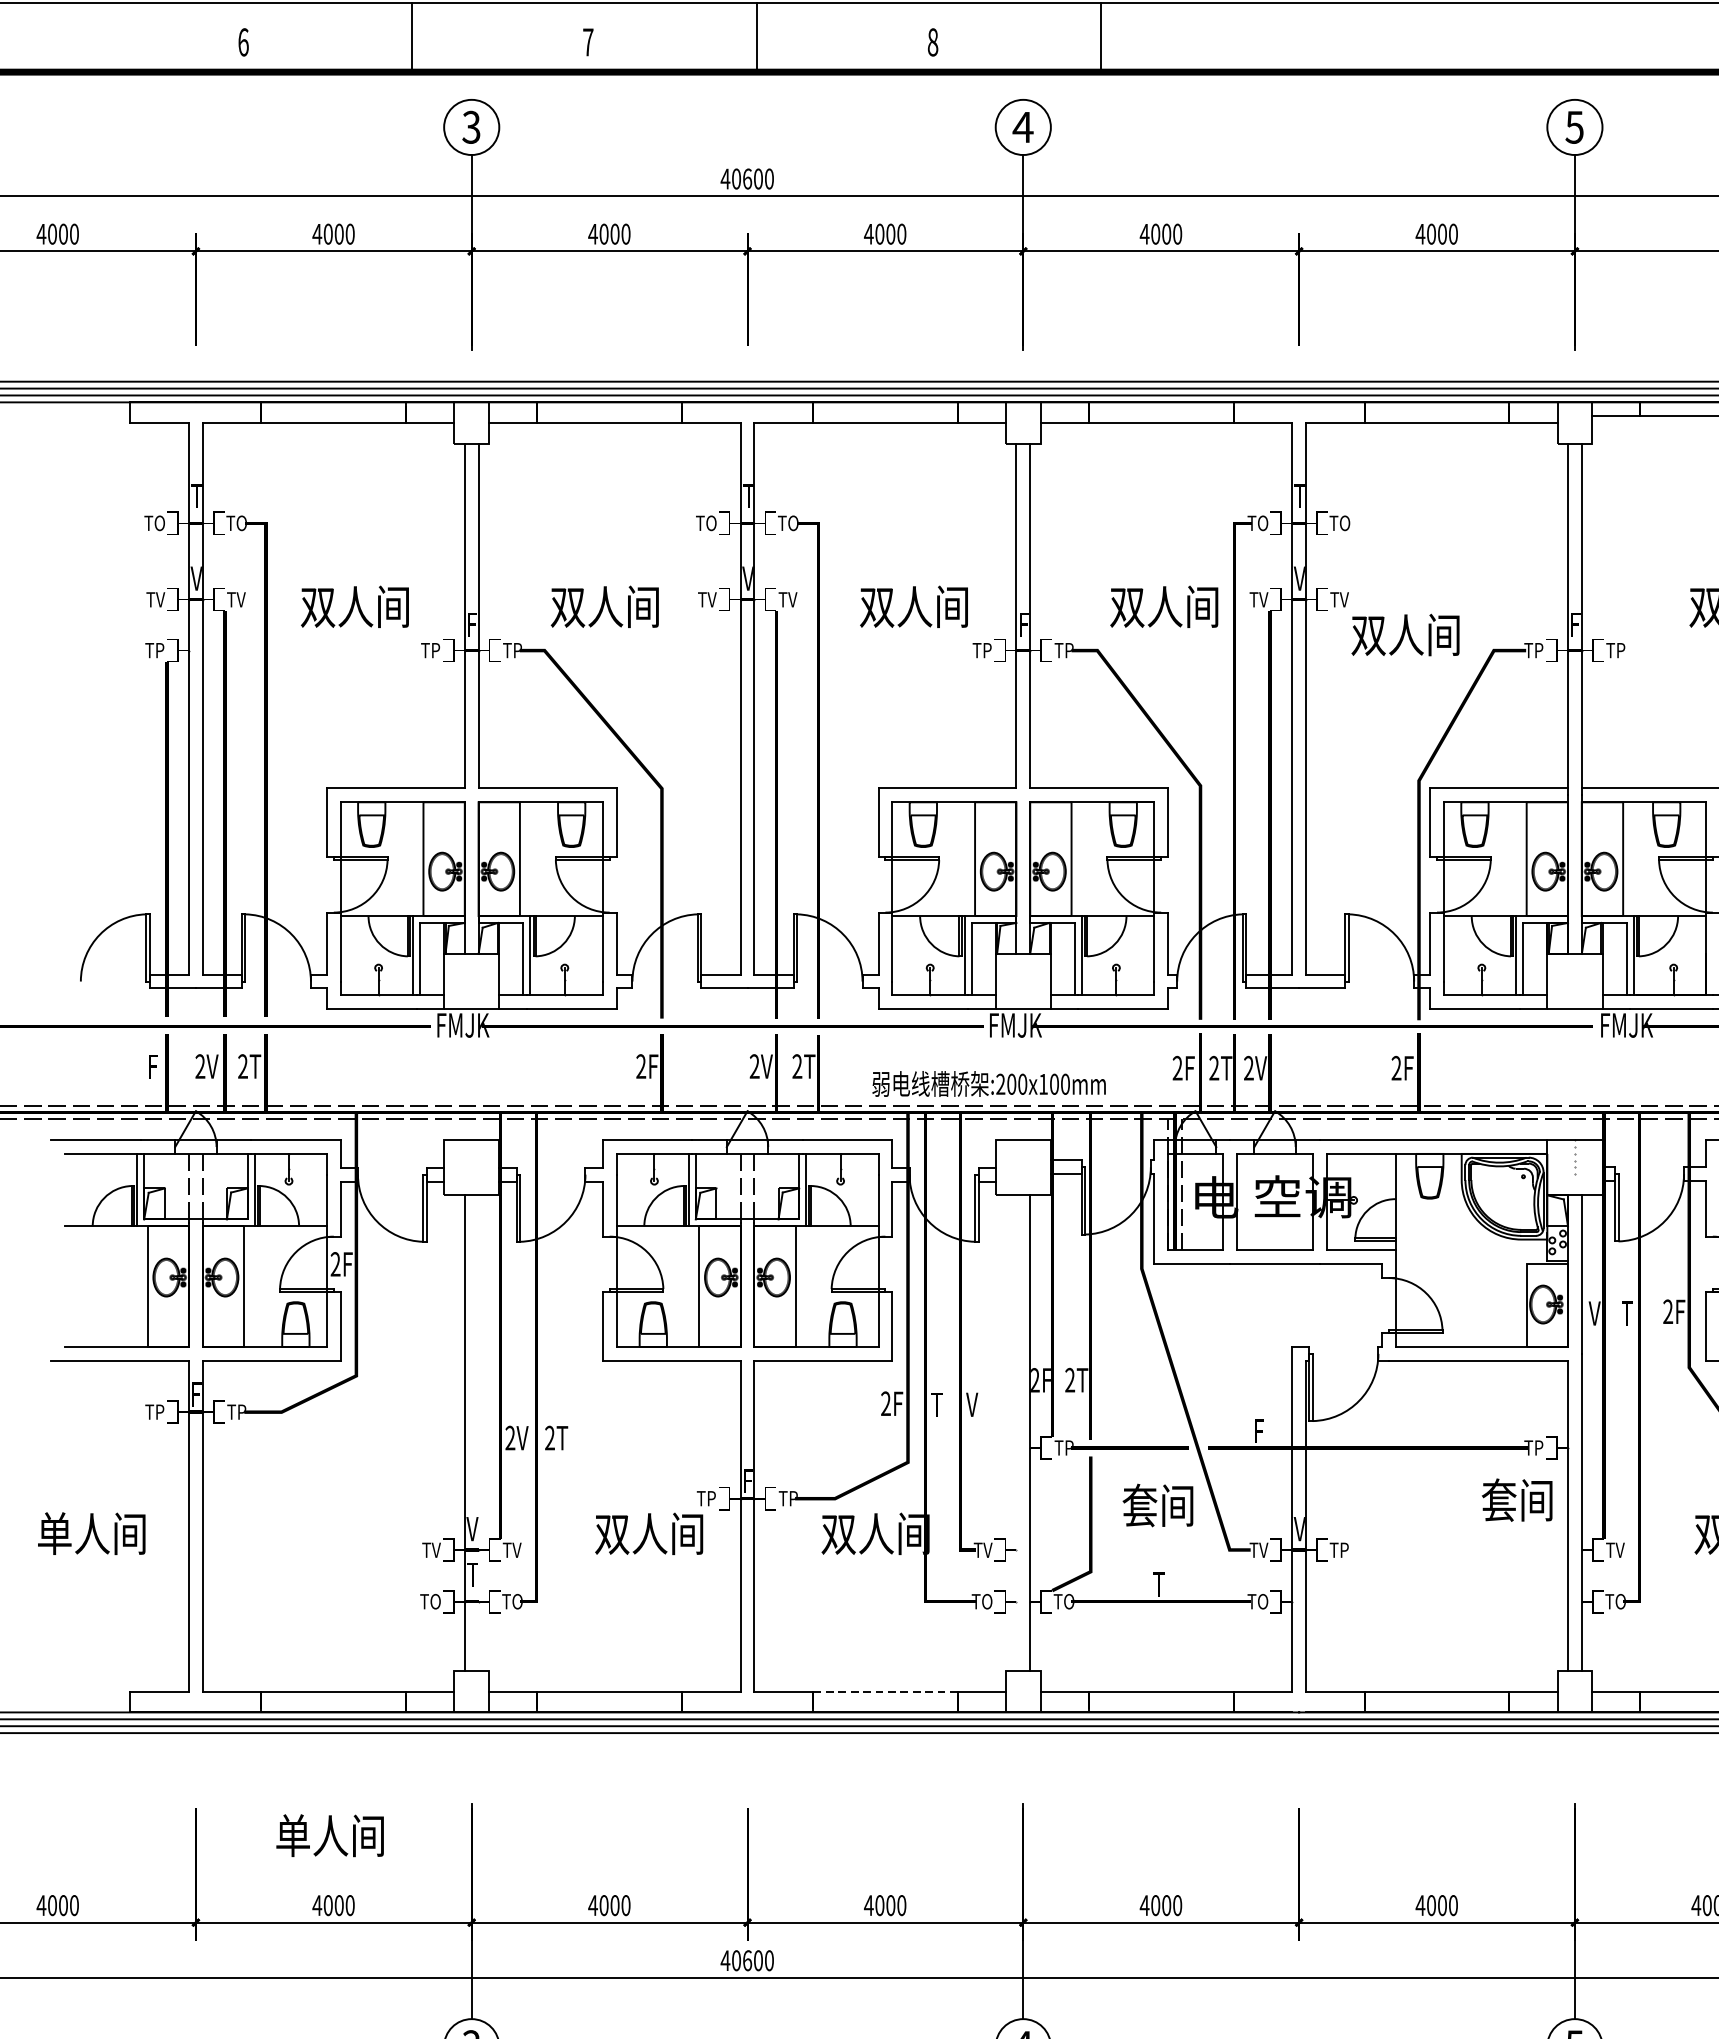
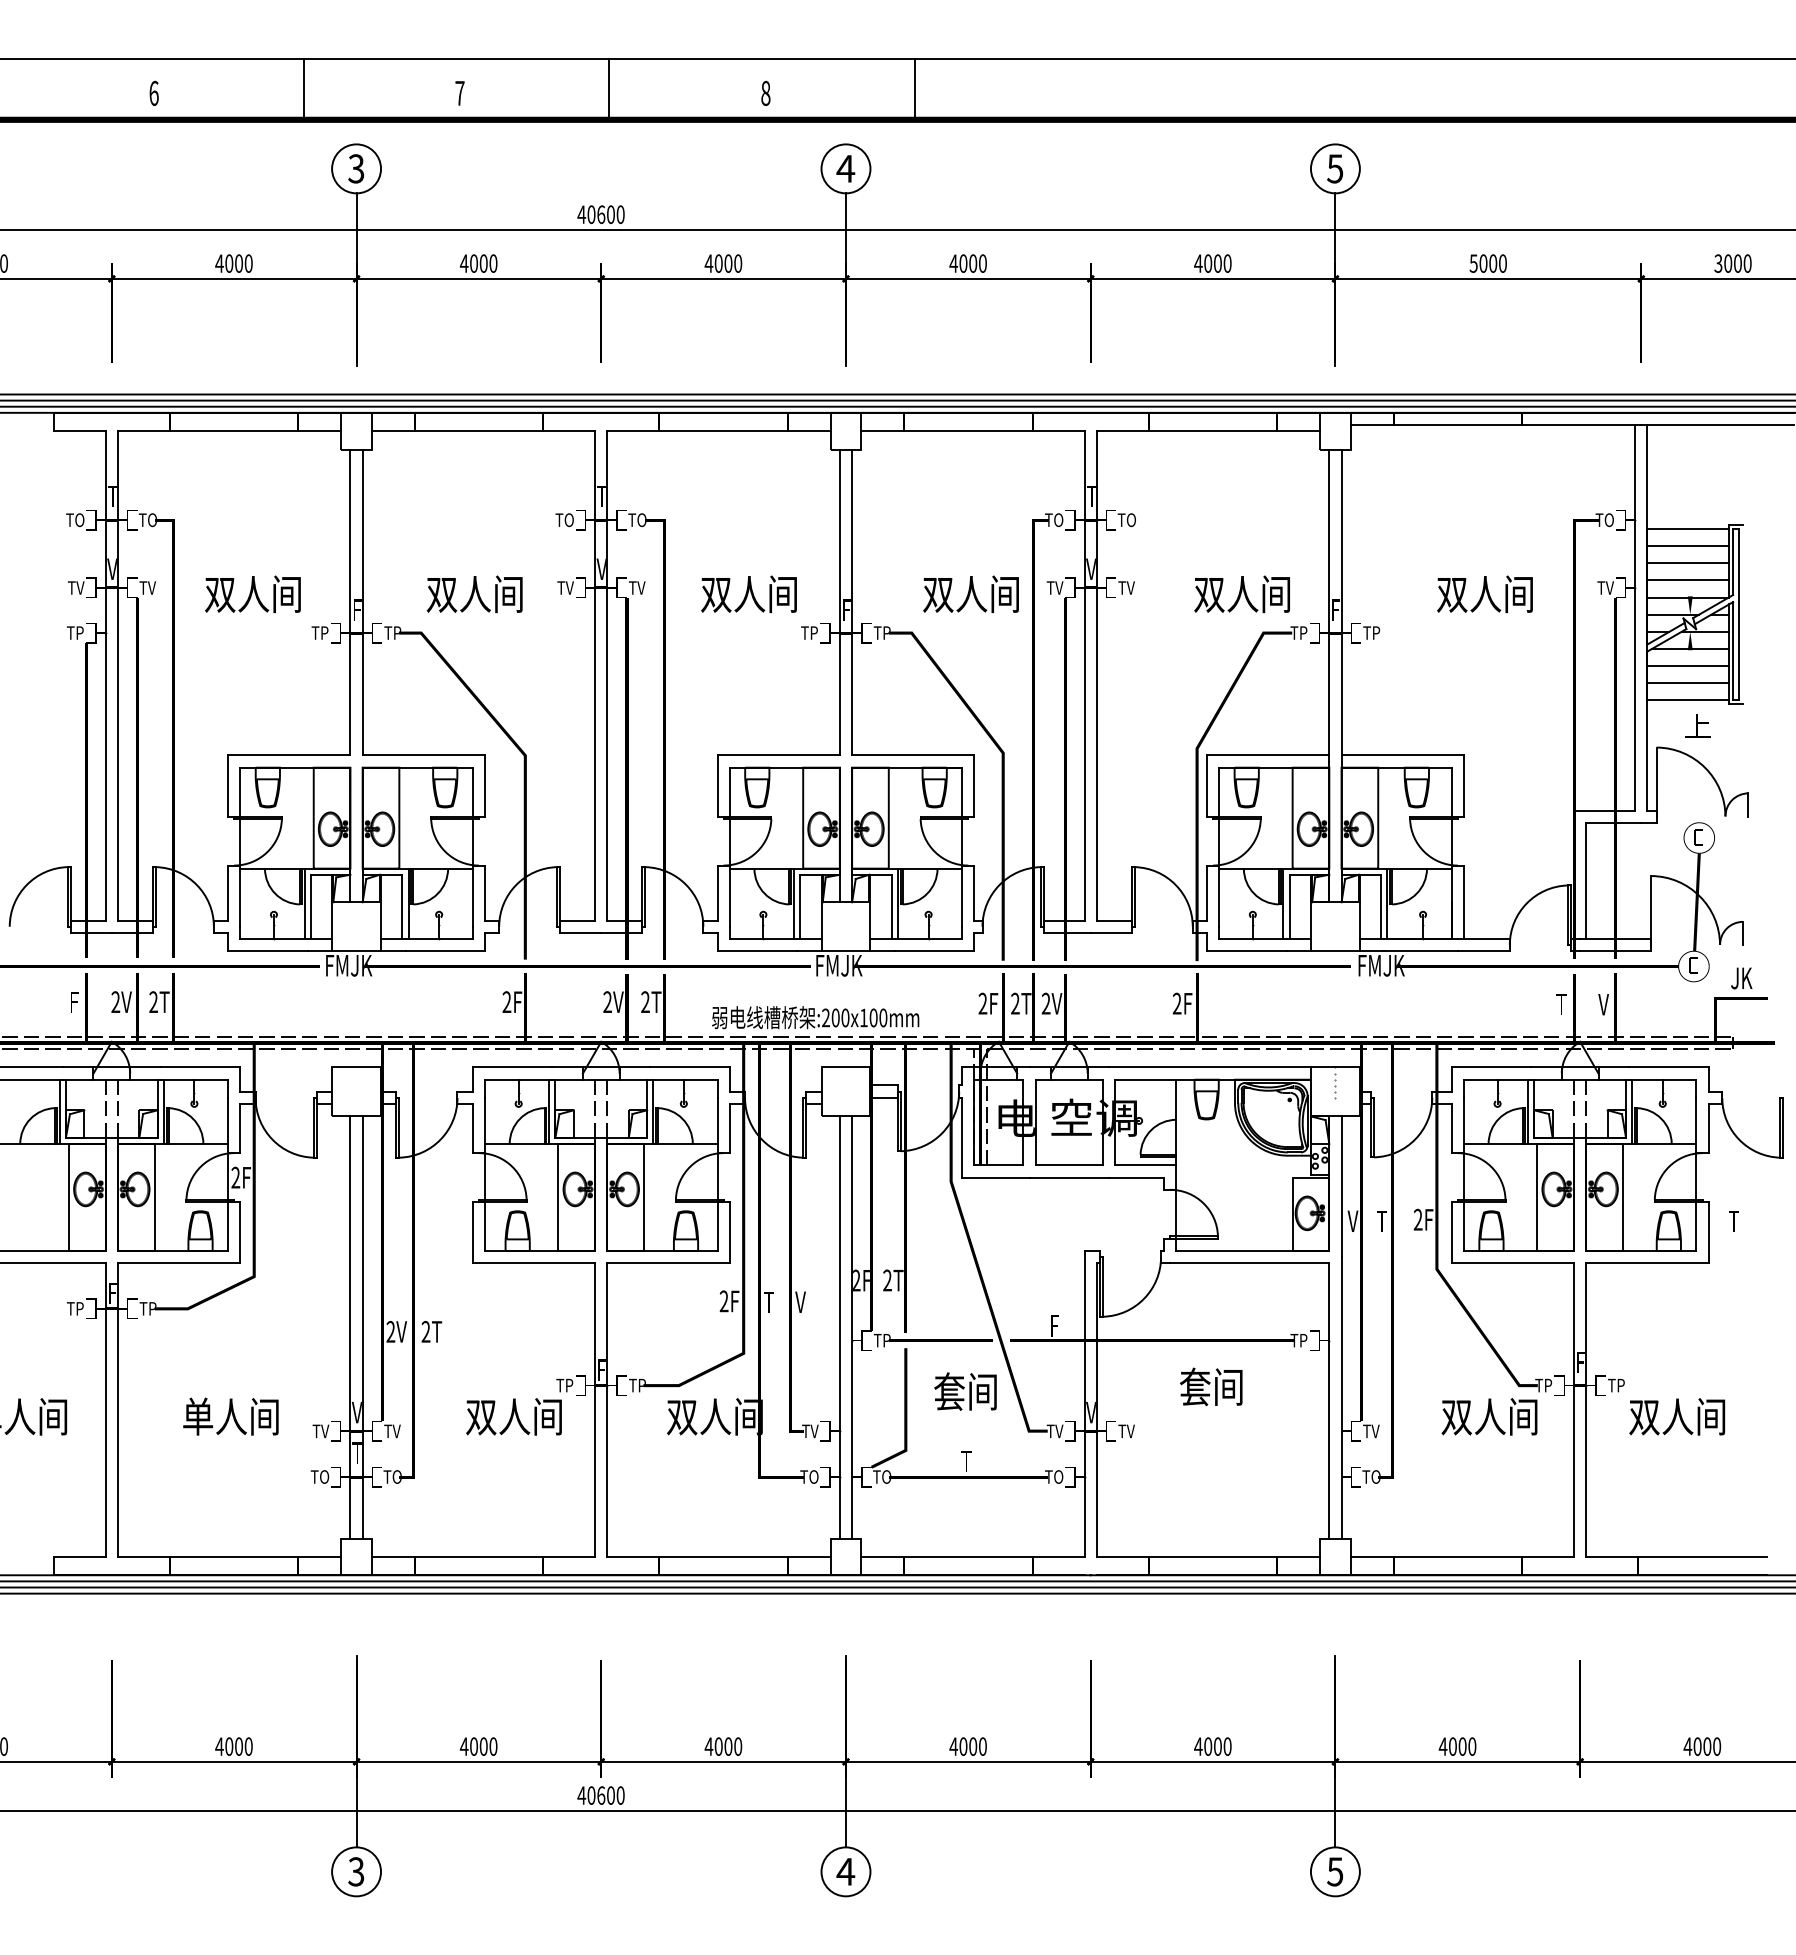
text: (1404, 635) -> (1241, 594), moved
line: (478, 1433) -> (362, 1327), added
line: (1015, 1433) -> (839, 1327), added
text: (1517, 1499) -> (1211, 1386), moved
text: (1339, 1550) -> (1126, 1431), TP -> TV
line: (885, 1691) -> (723, 1556), dashed -> solid
text: (329, 1835) -> (230, 1416), moved

